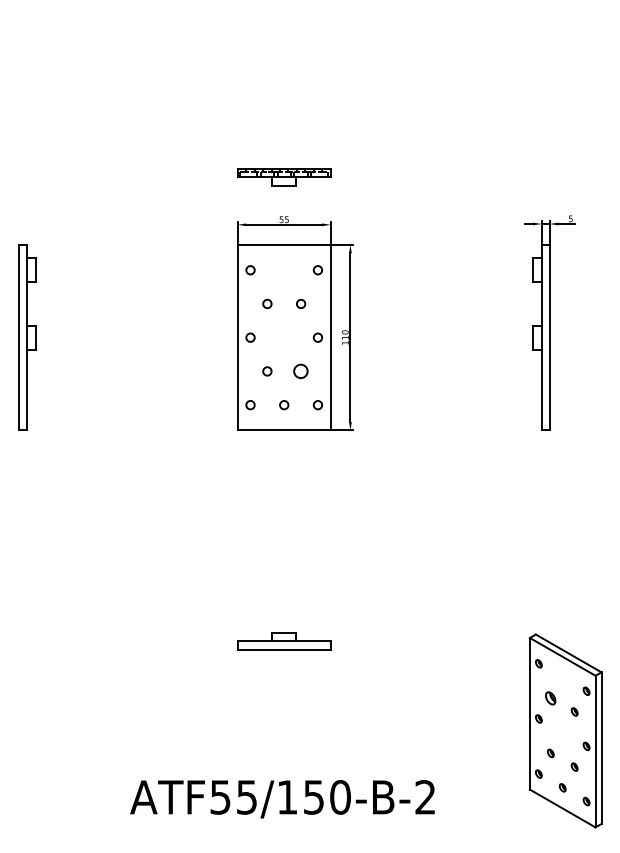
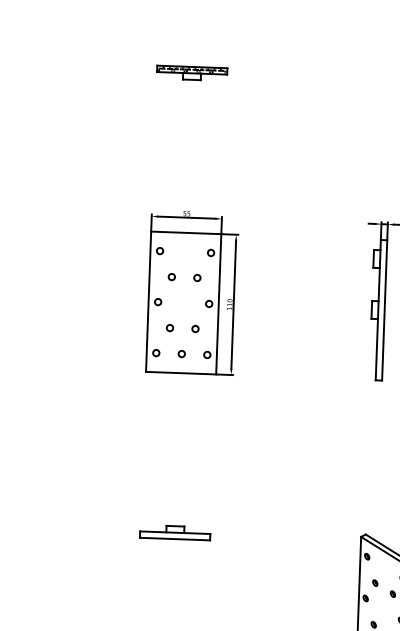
part: (284, 177) -> (192, 73), moved
circle: (301, 371) -> (195, 329), size x0.62
part: (550, 697) -> (375, 582), size x0.62

